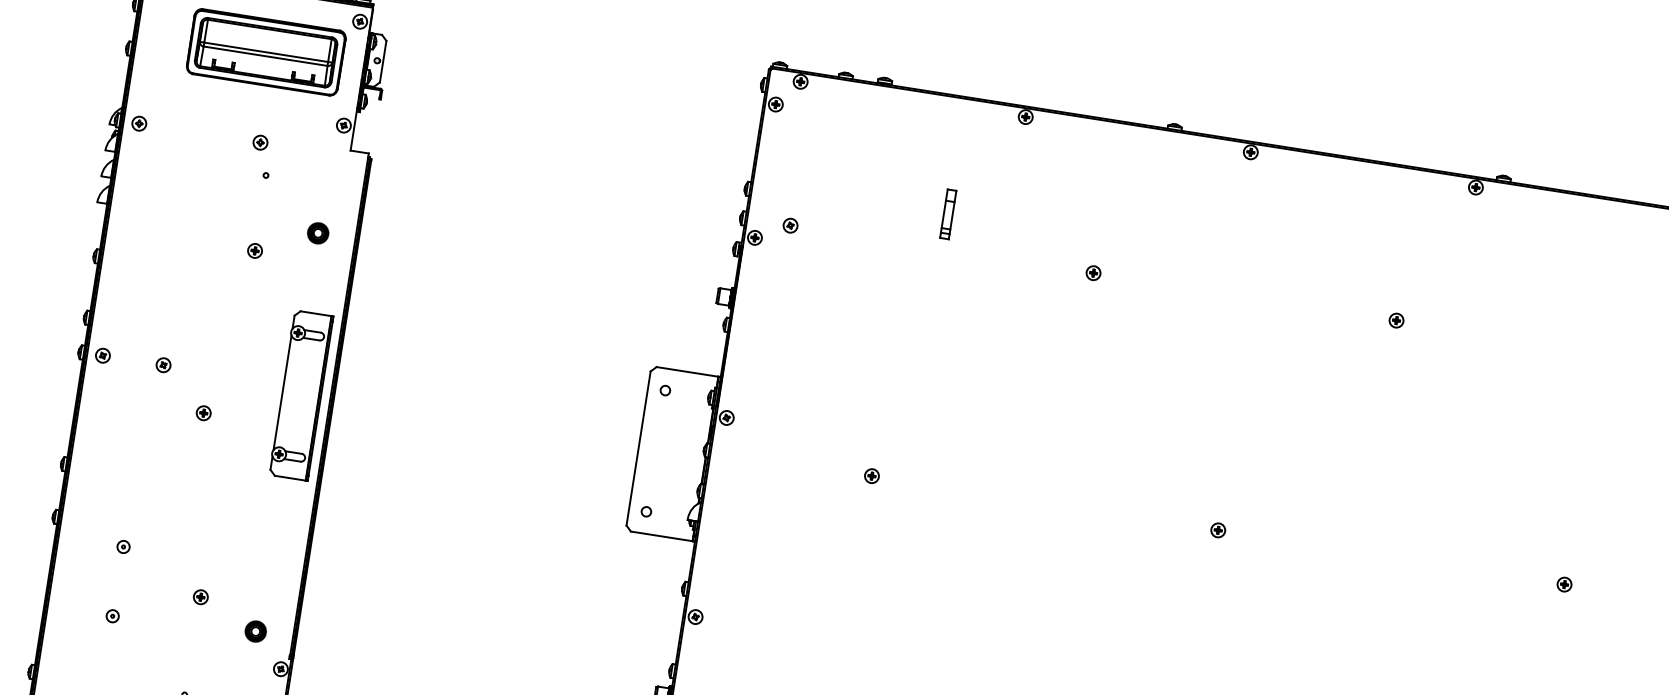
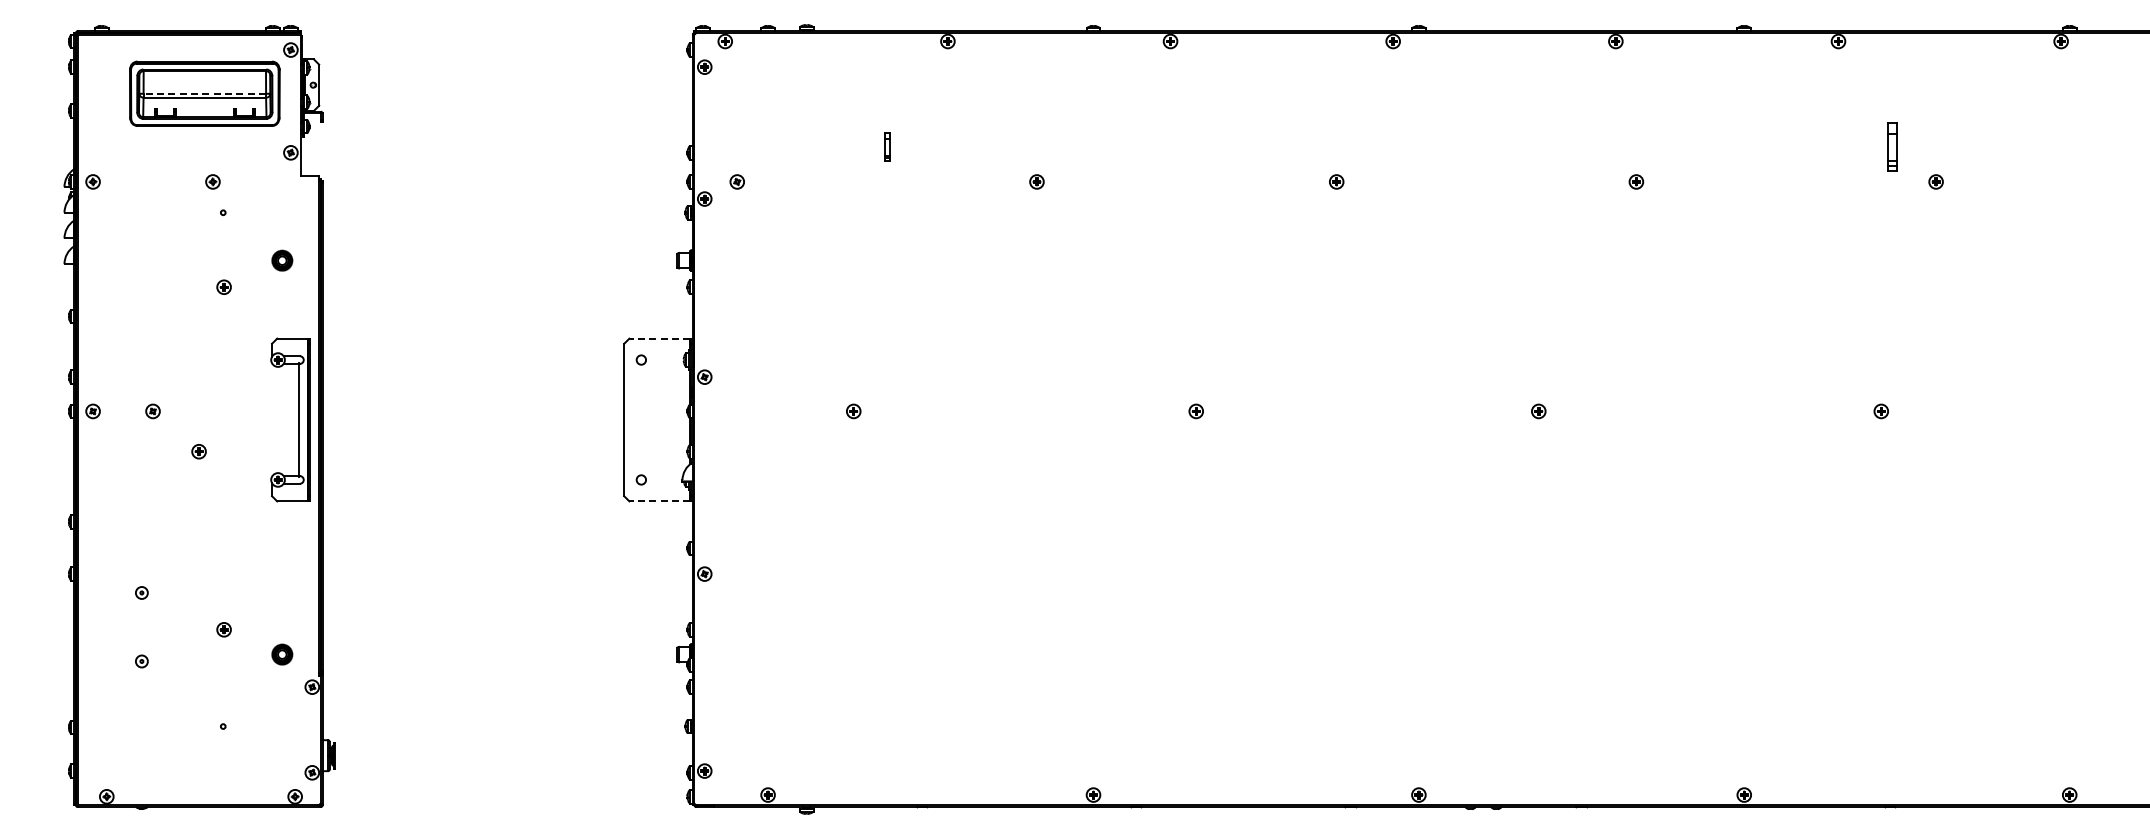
line: (265, 51) -> (204, 93), solid -> dashed
part: (948, 213) -> (887, 146), size x0.6
line: (687, 371) -> (659, 338), solid -> dashed
line: (283, 392) -> (299, 419), moved
line: (661, 536) -> (659, 501), solid -> dashed

